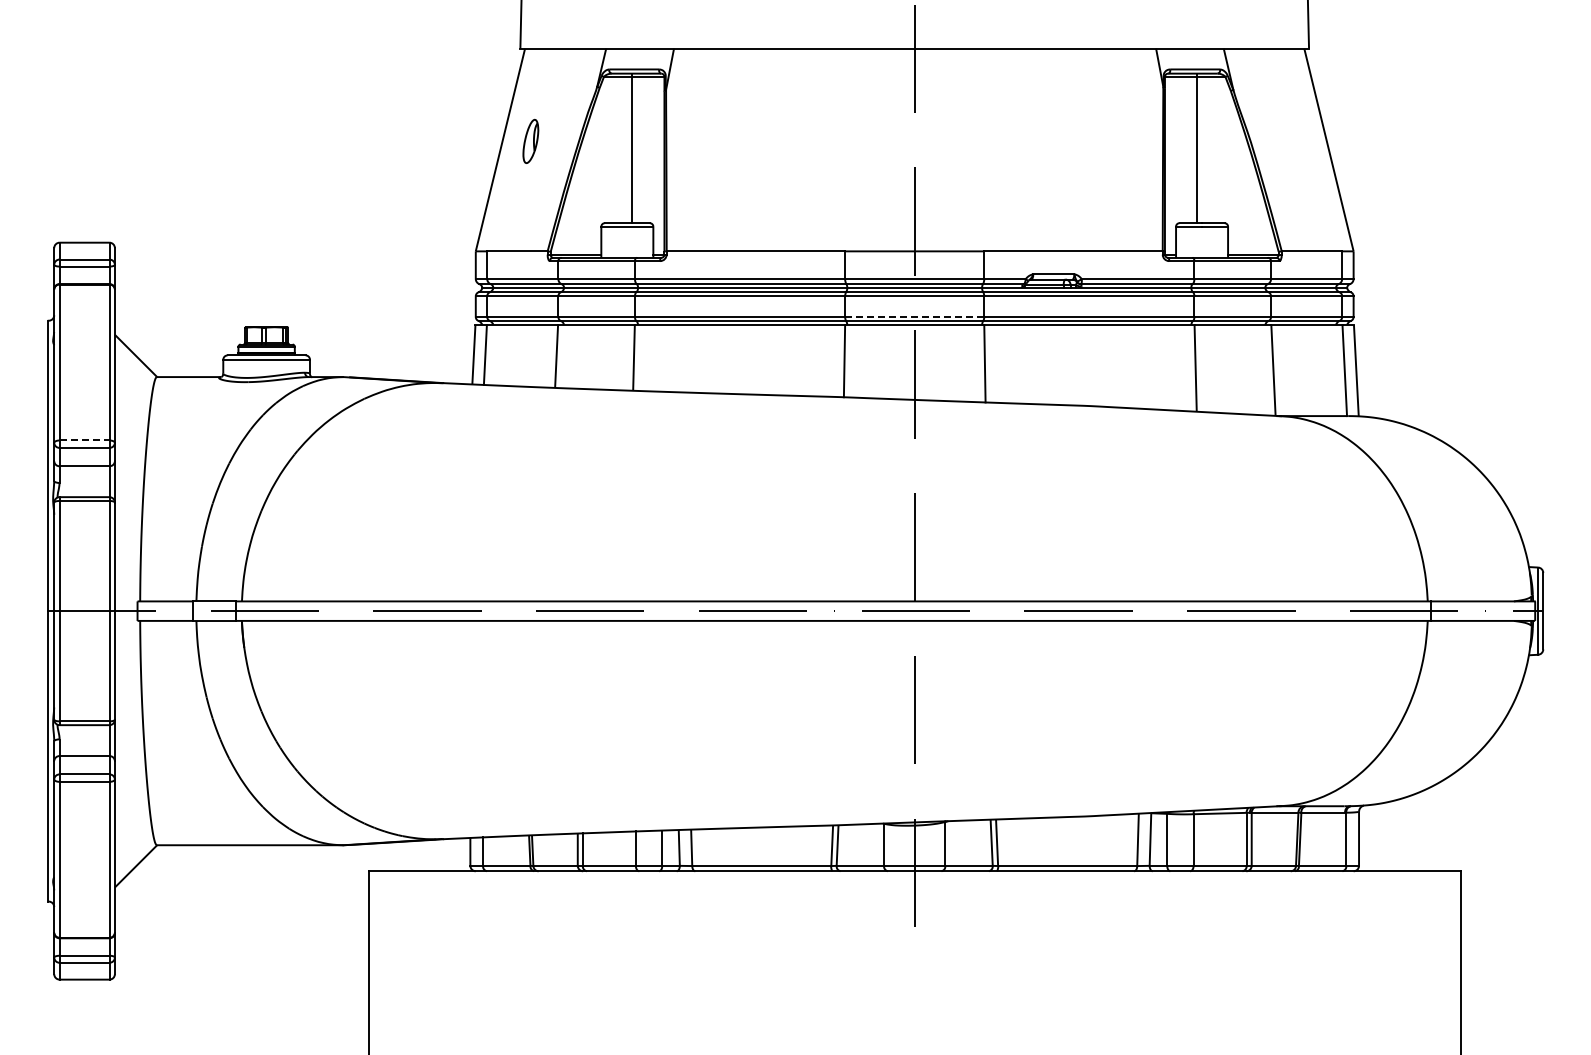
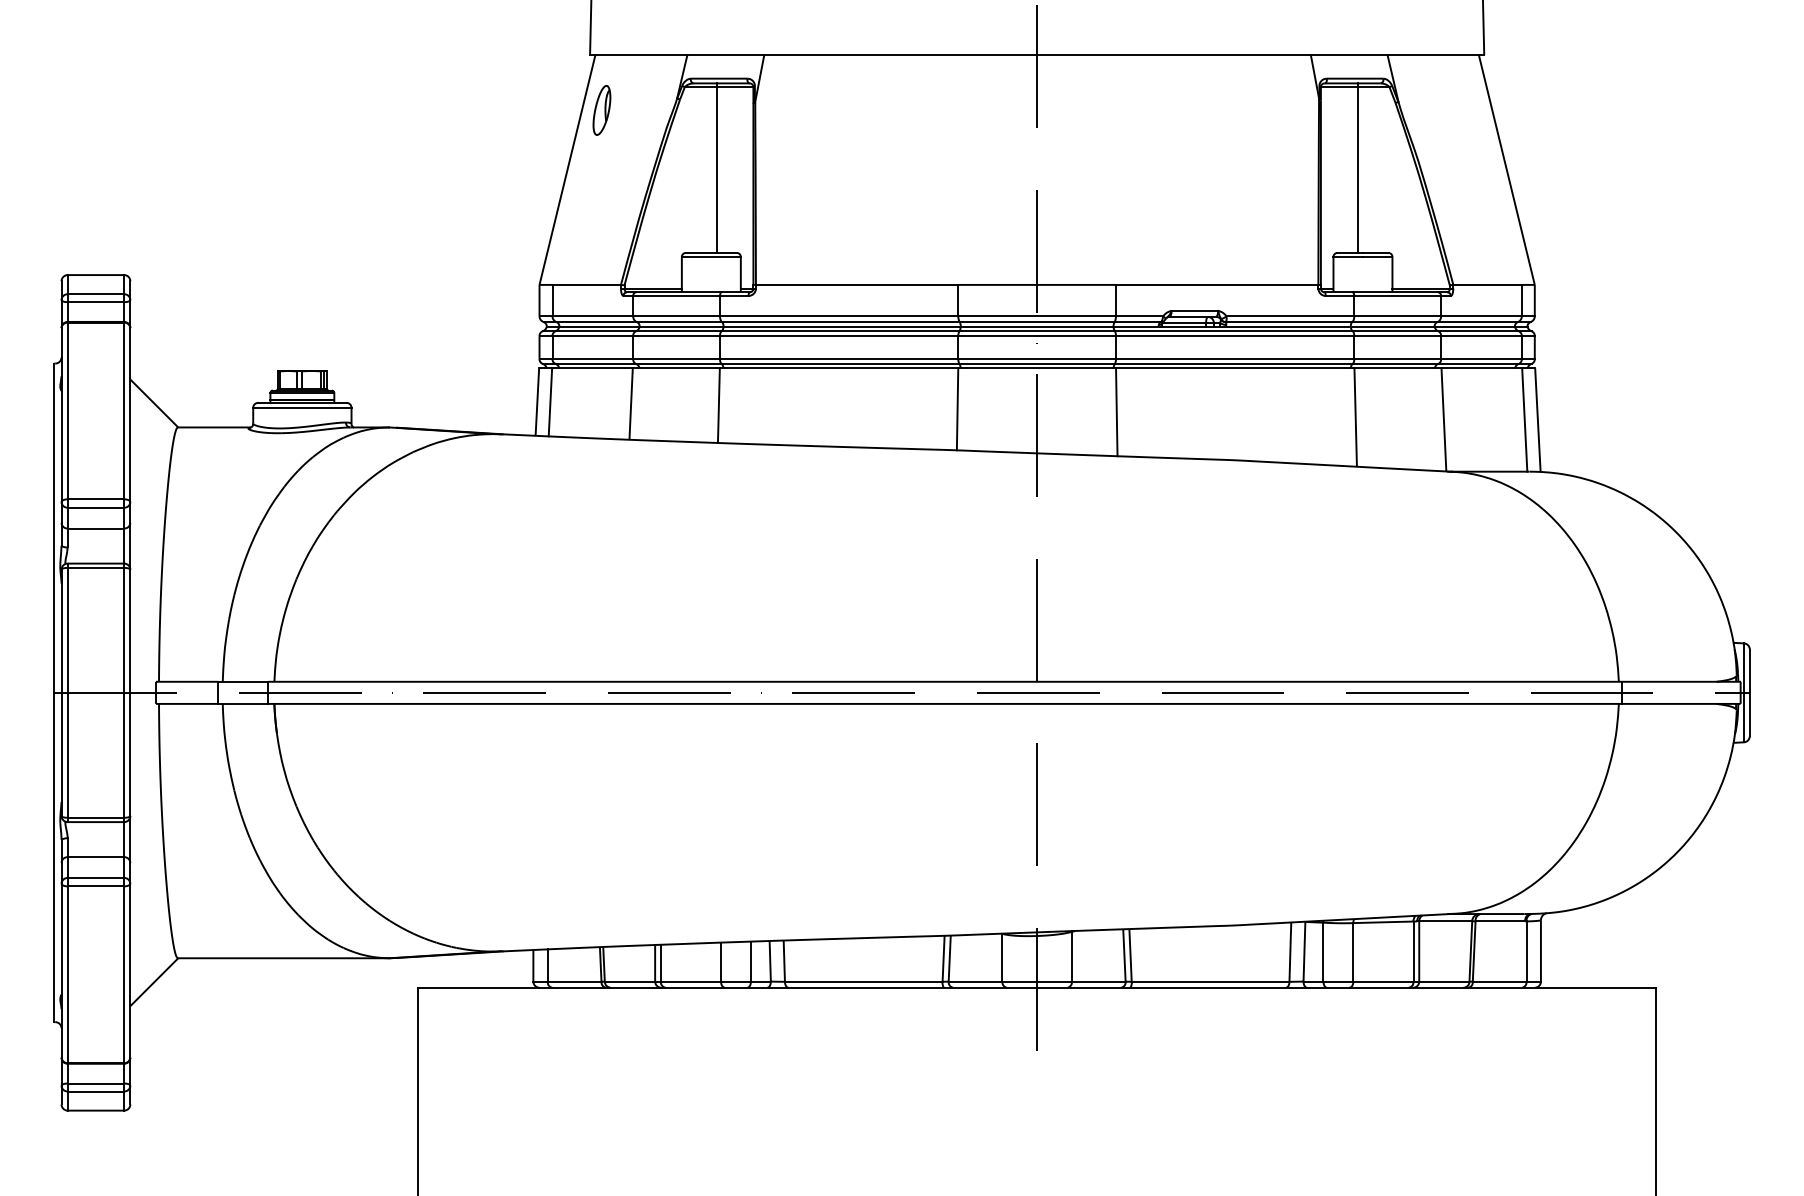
part: (530, 140) -> (601, 109), moved
line: (915, 316) -> (1038, 358), dashed -> solid
line: (84, 440) -> (95, 499), dashed -> solid

